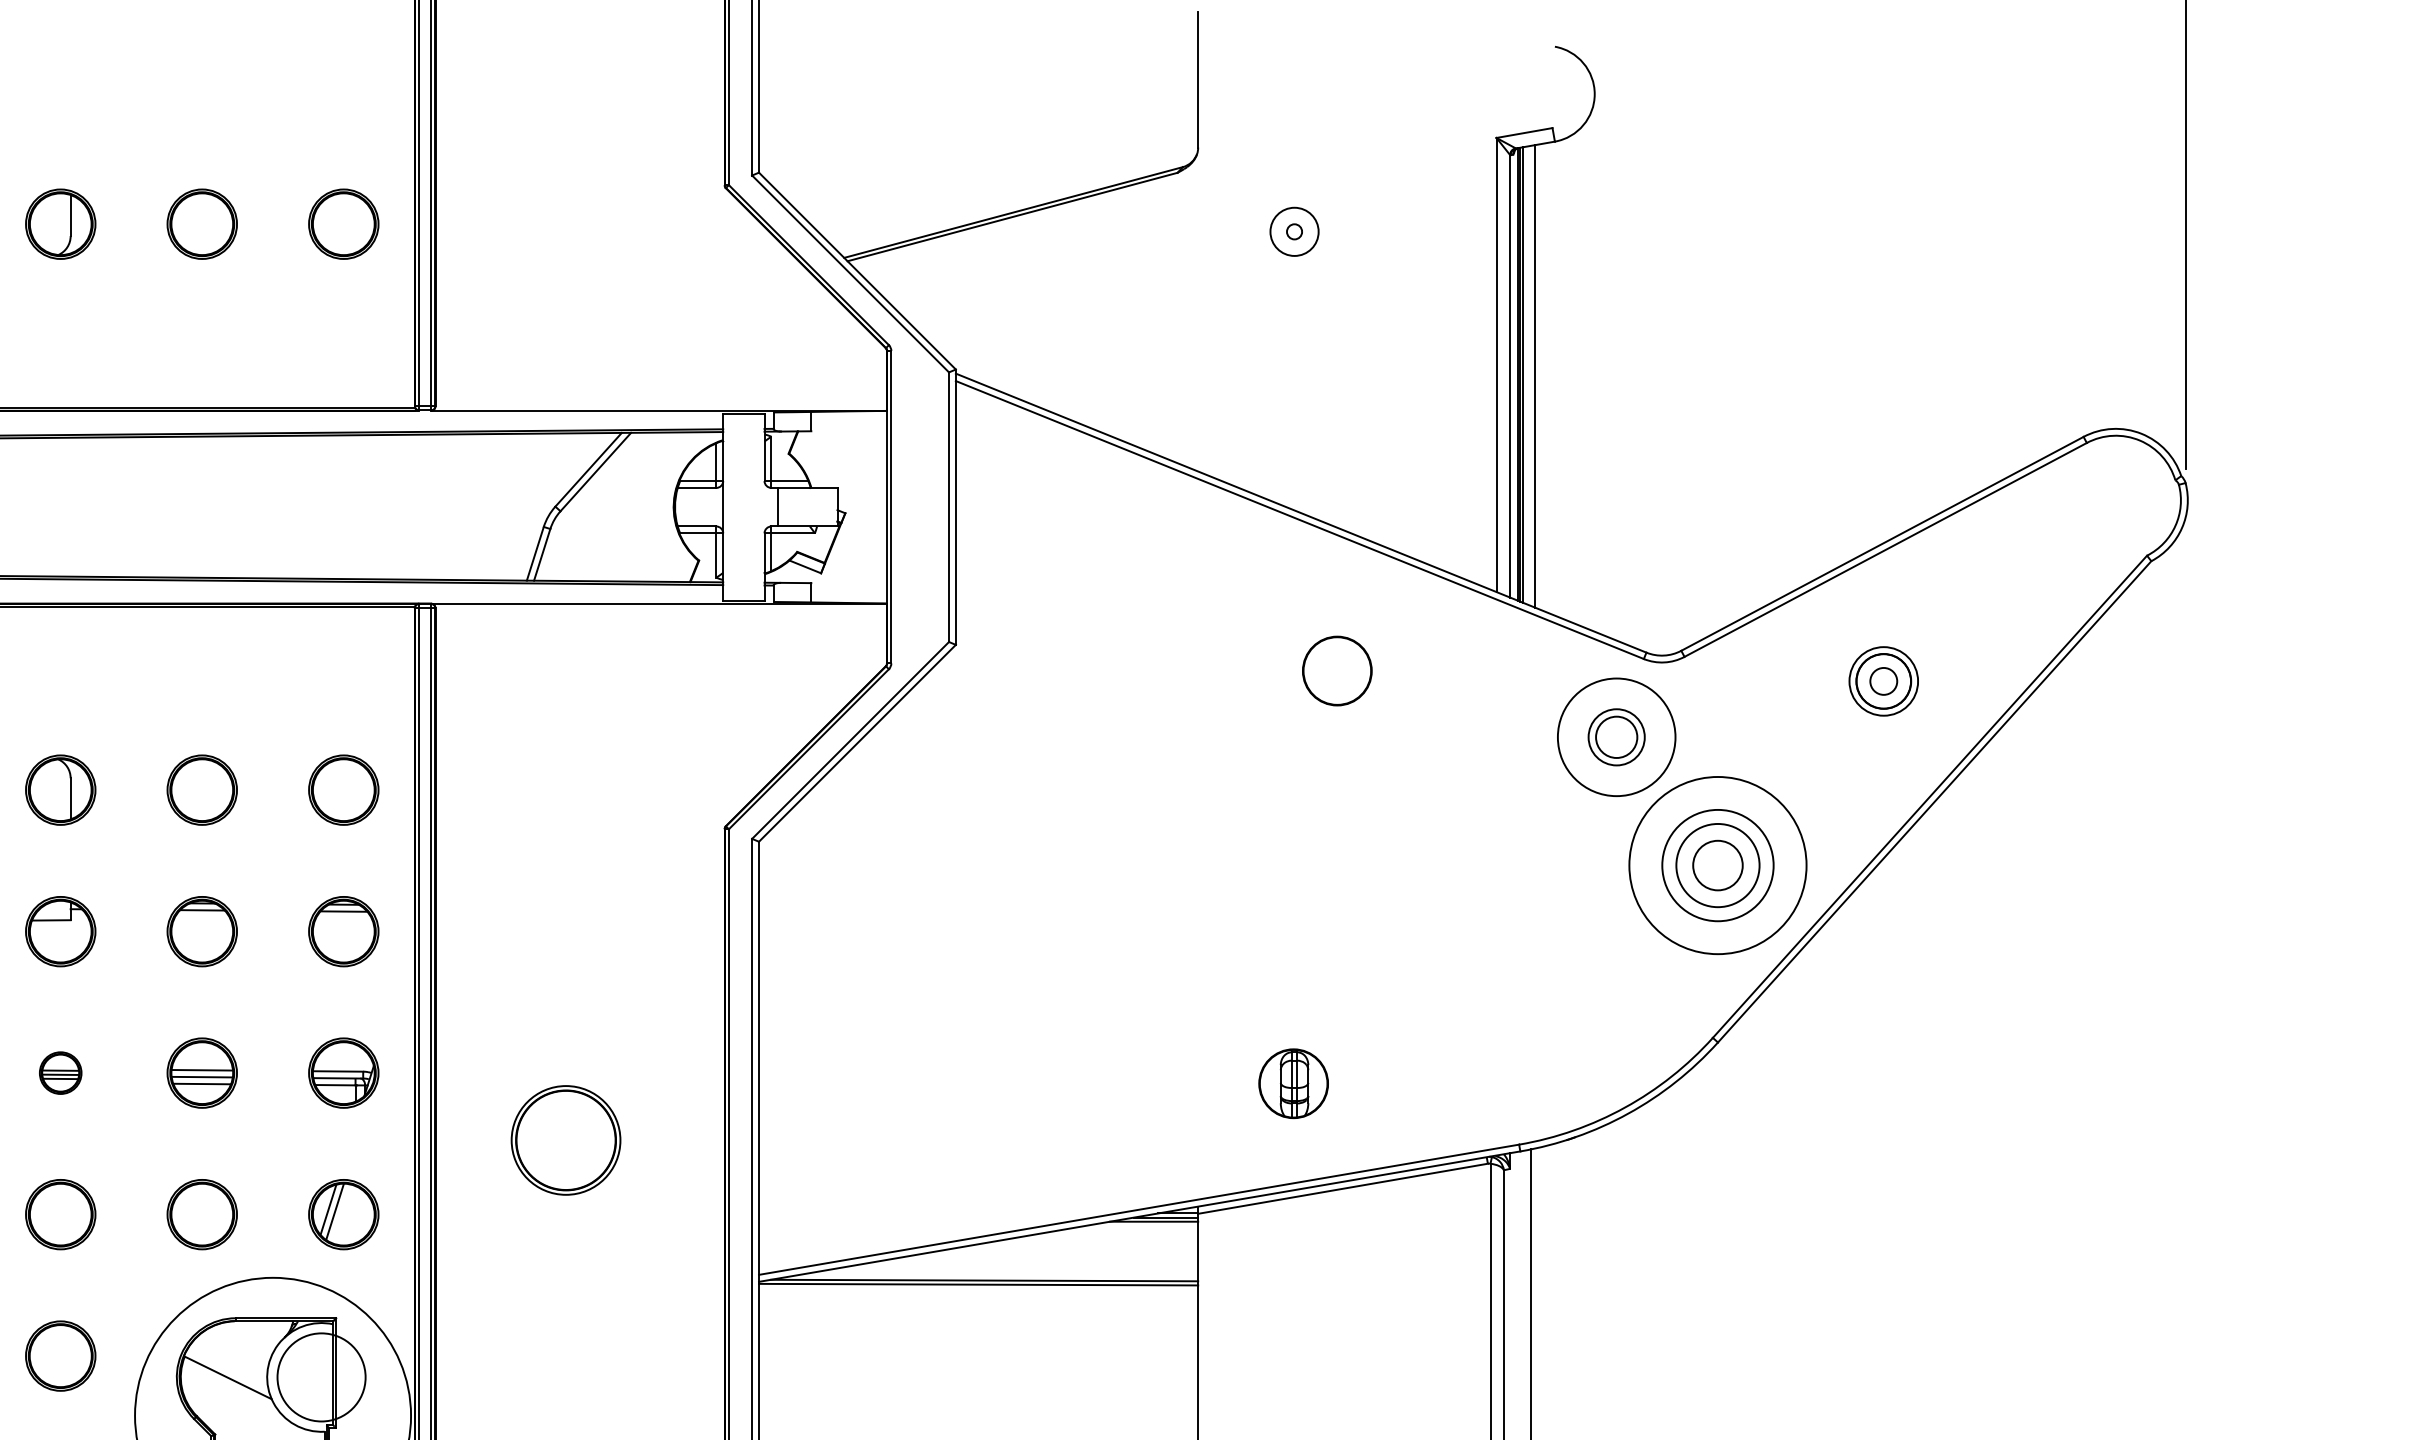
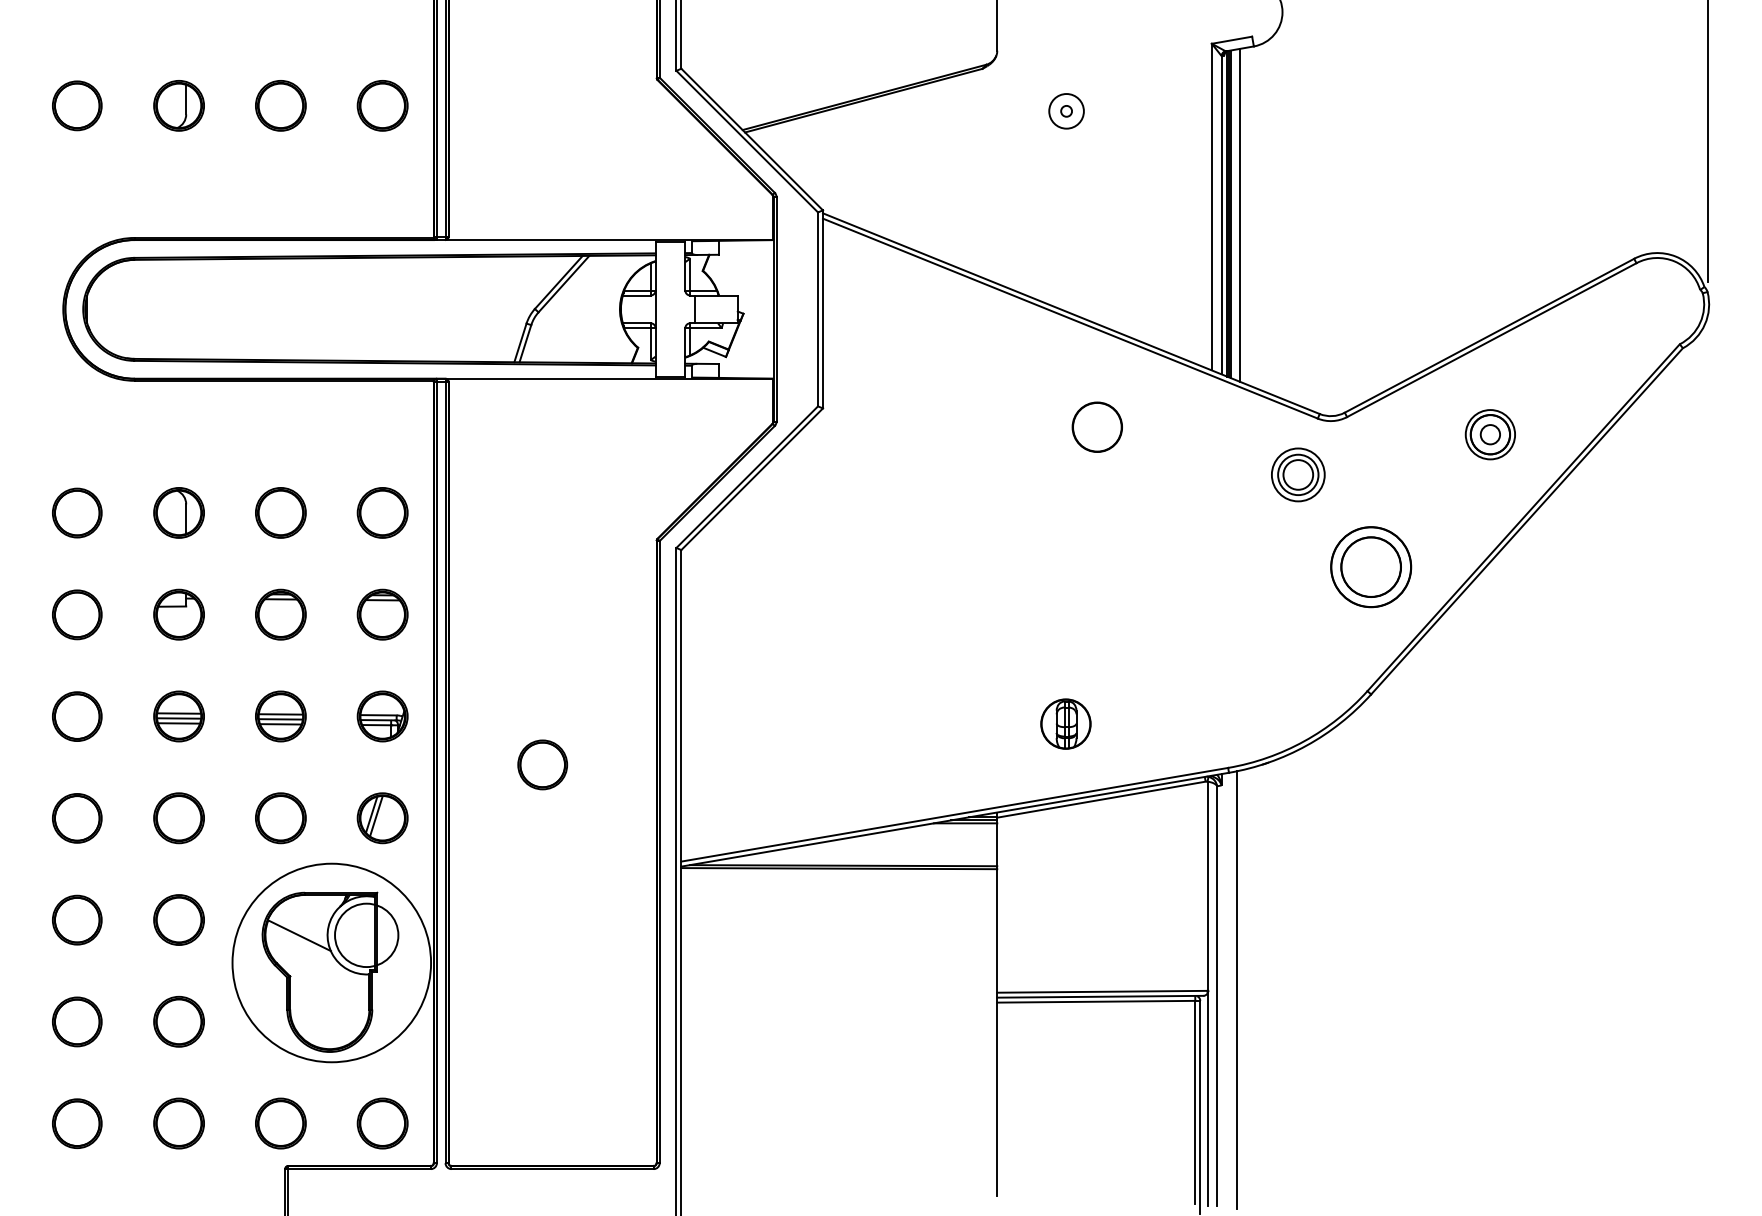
circle: (1615, 736) -> (1297, 474), size x0.62
circle: (1717, 864) -> (1370, 566), size x1.67
circle: (1717, 866) -> (1370, 567), size x0.62
part: (59, 1073) -> (178, 716), size x1.67
part: (565, 1139) -> (542, 764), size x0.62

